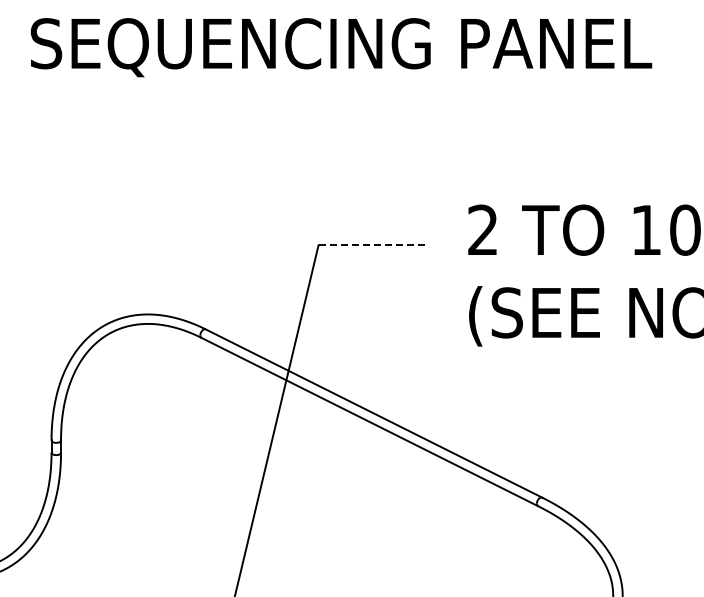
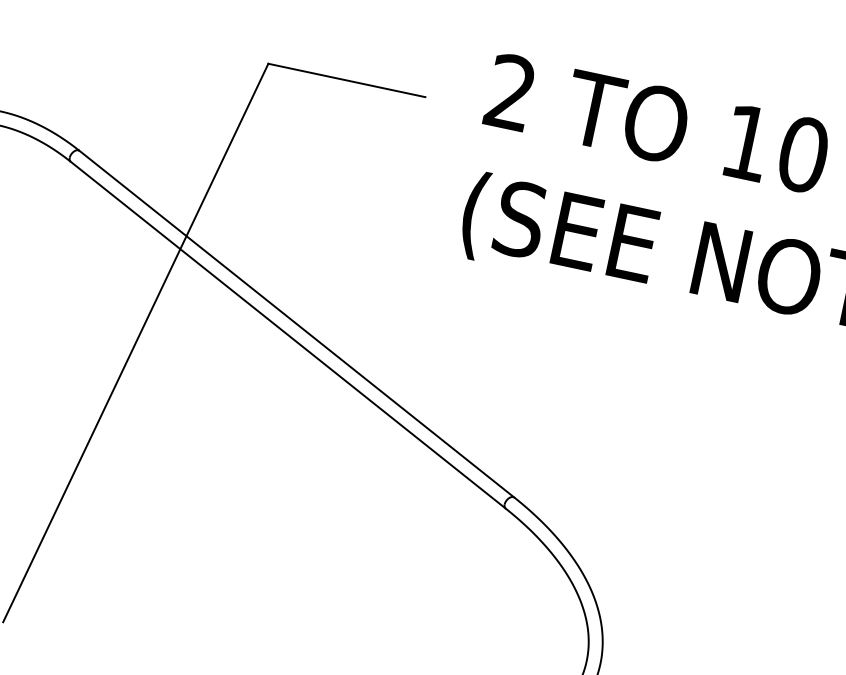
line: (373, 245) -> (347, 81), dashed -> solid

